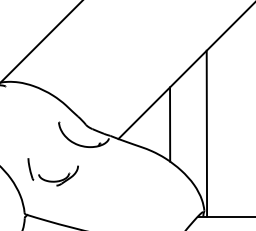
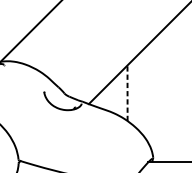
line: (170, 124) -> (127, 93), solid -> dashed
line: (206, 133) -> (154, 99), removed
part: (52, 180) -> (39, 135), removed

